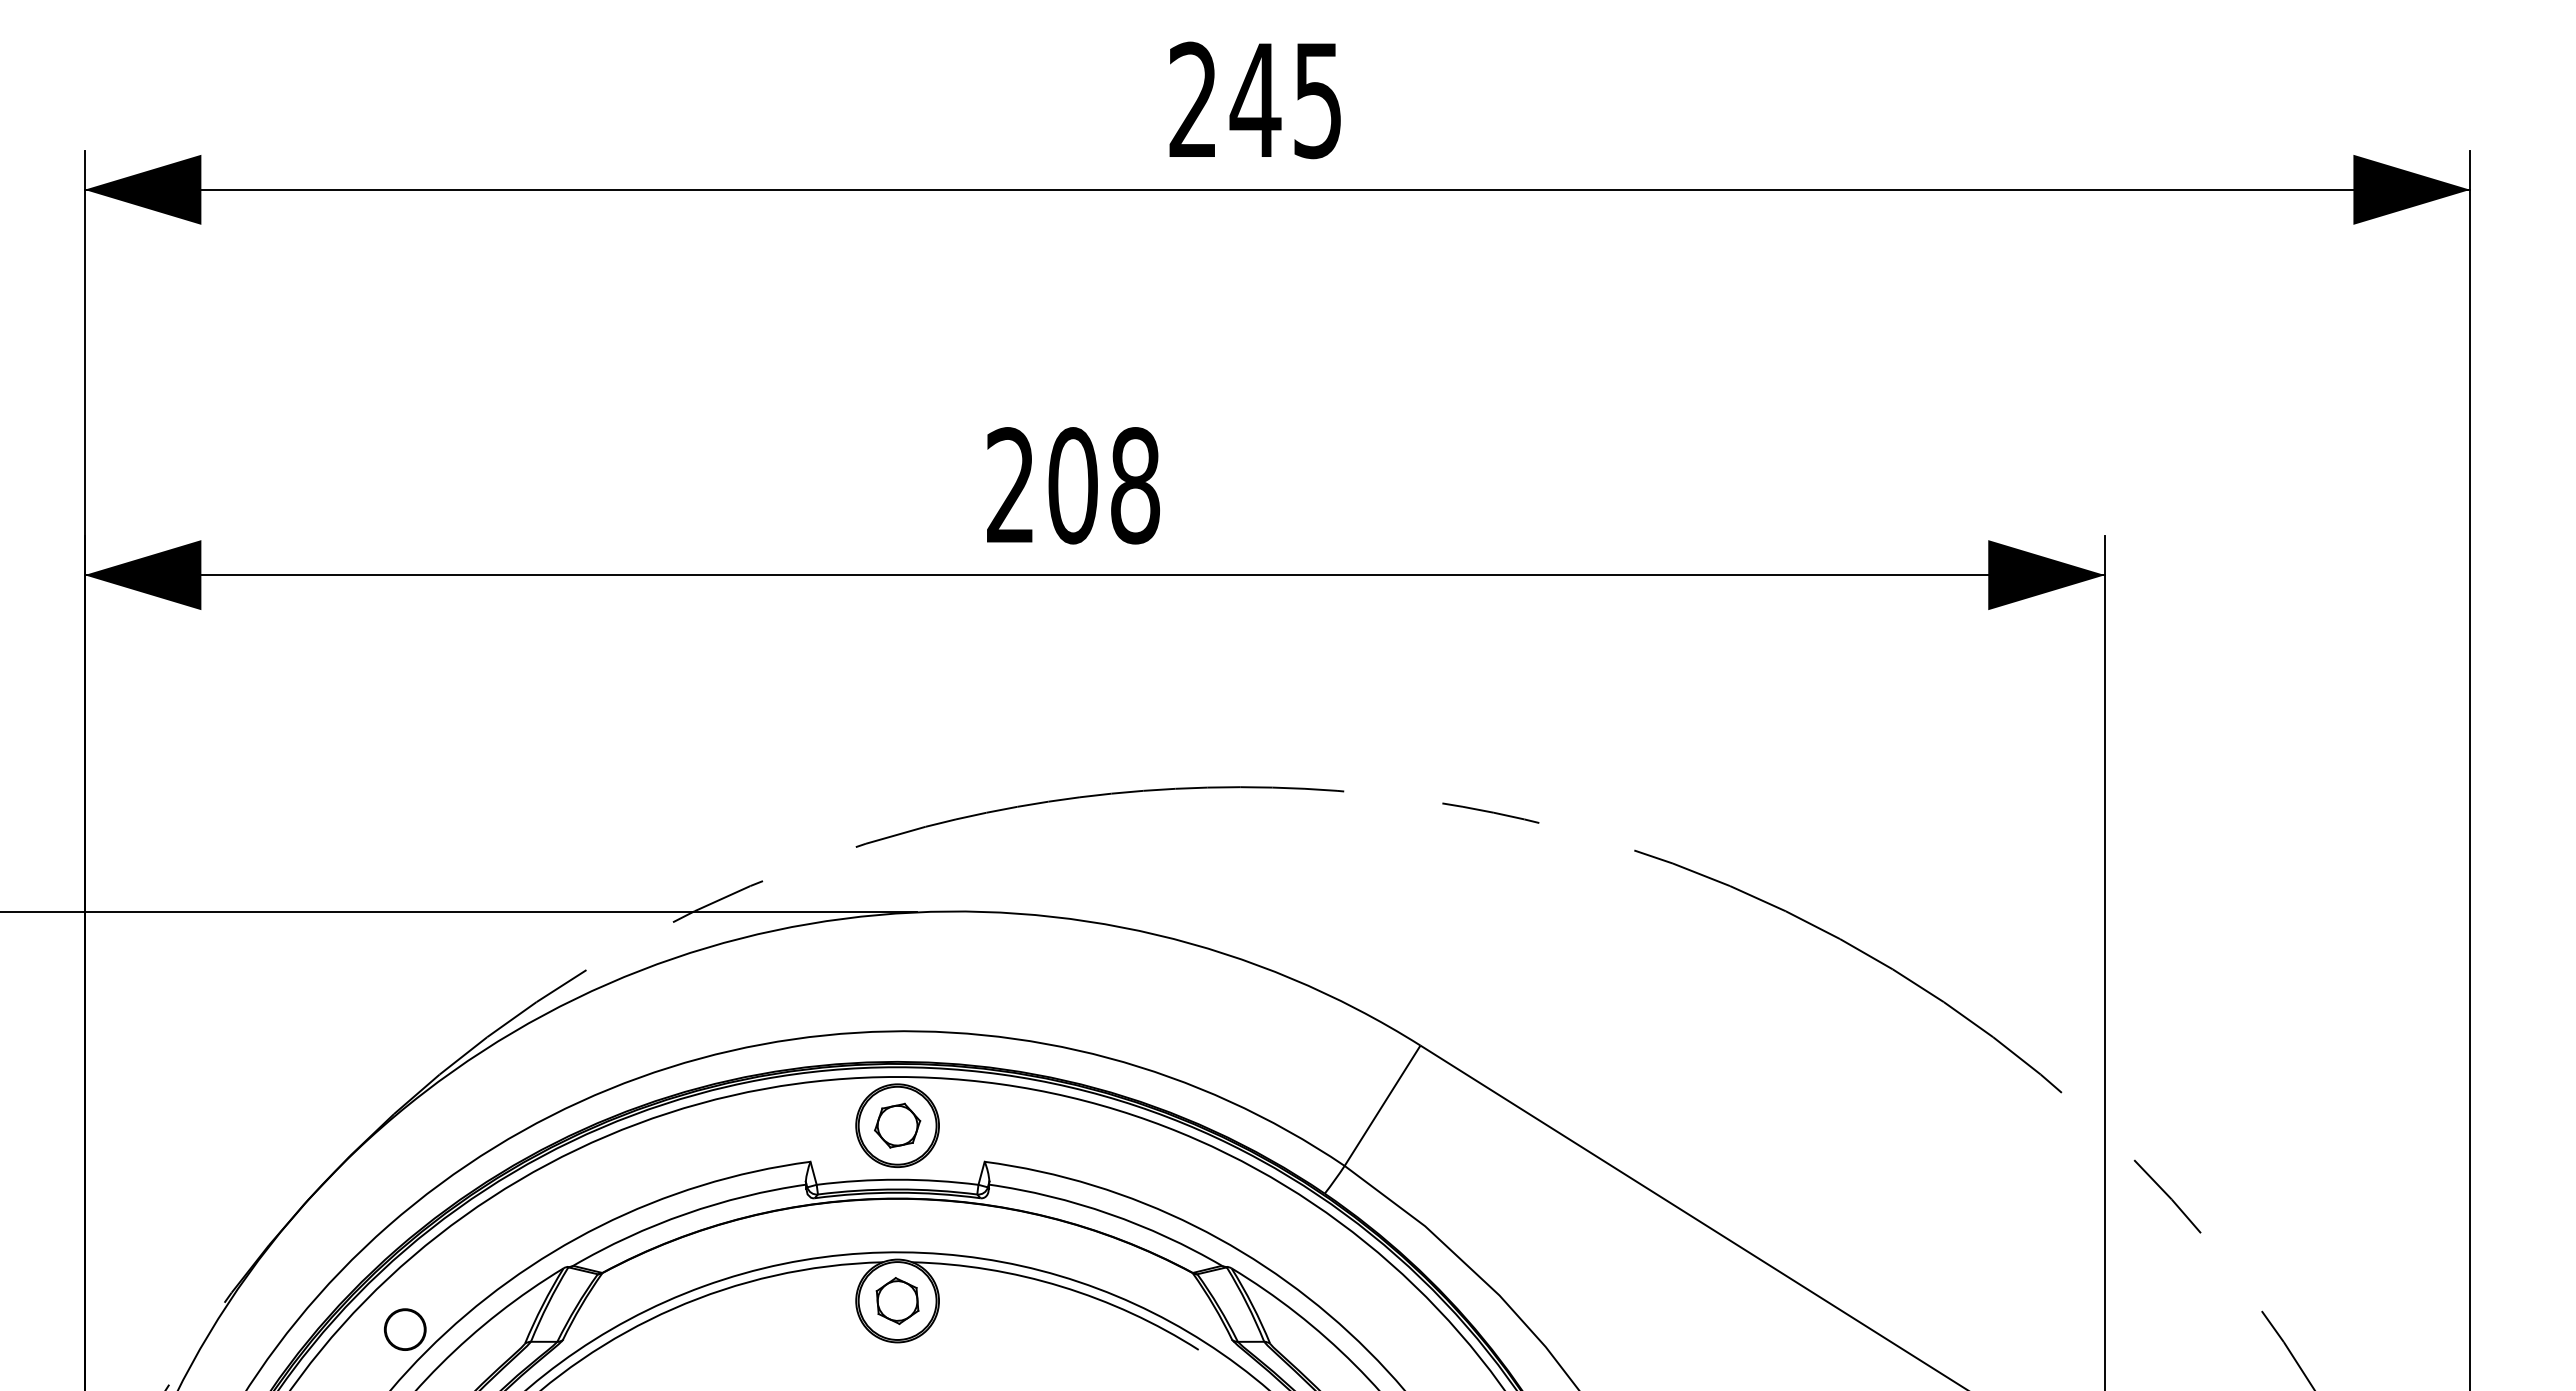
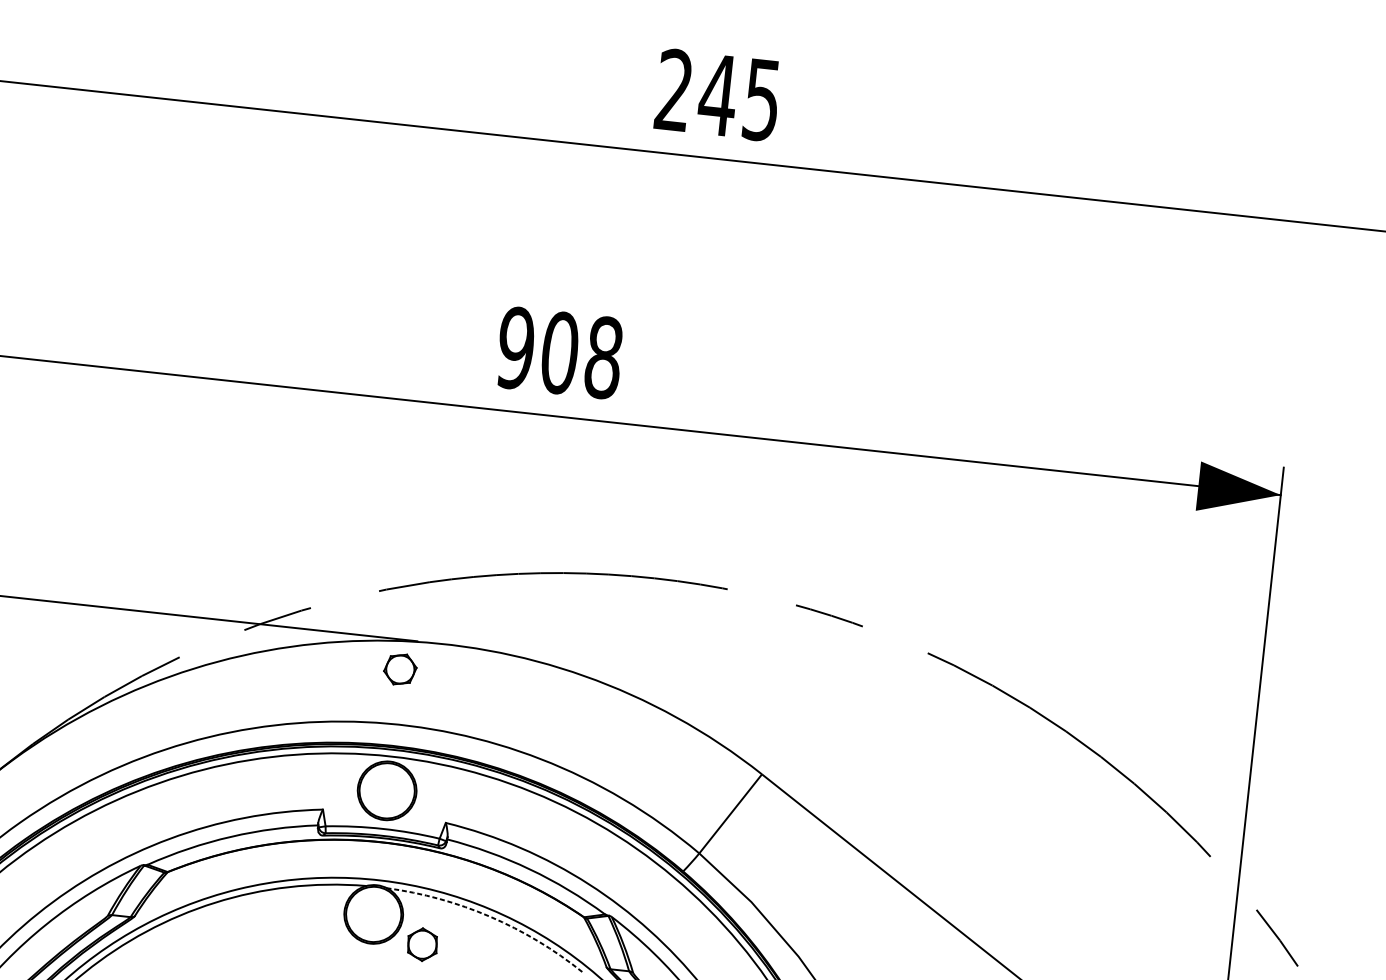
text: (1010, 485) -> (515, 348), 208 -> 908
part: (897, 1125) -> (400, 669), moved
arc: (1061, 1286) -> (490, 916), solid -> dashed
part: (897, 1300) -> (422, 944), moved
circle: (405, 1329) -> (24, 896), removed

